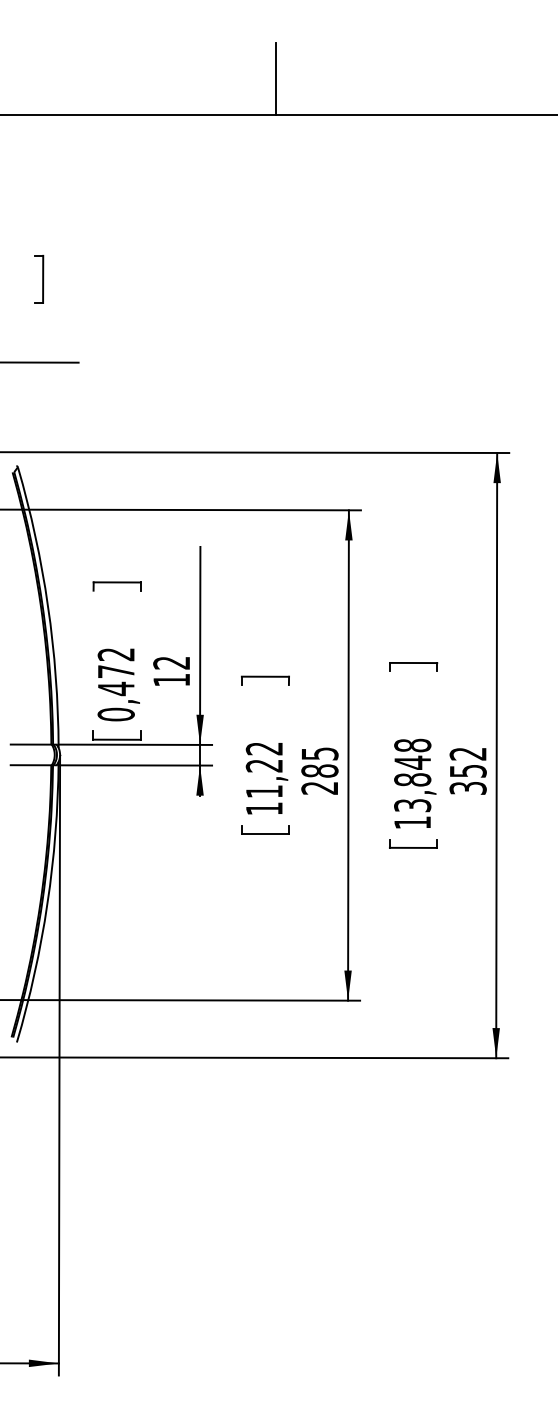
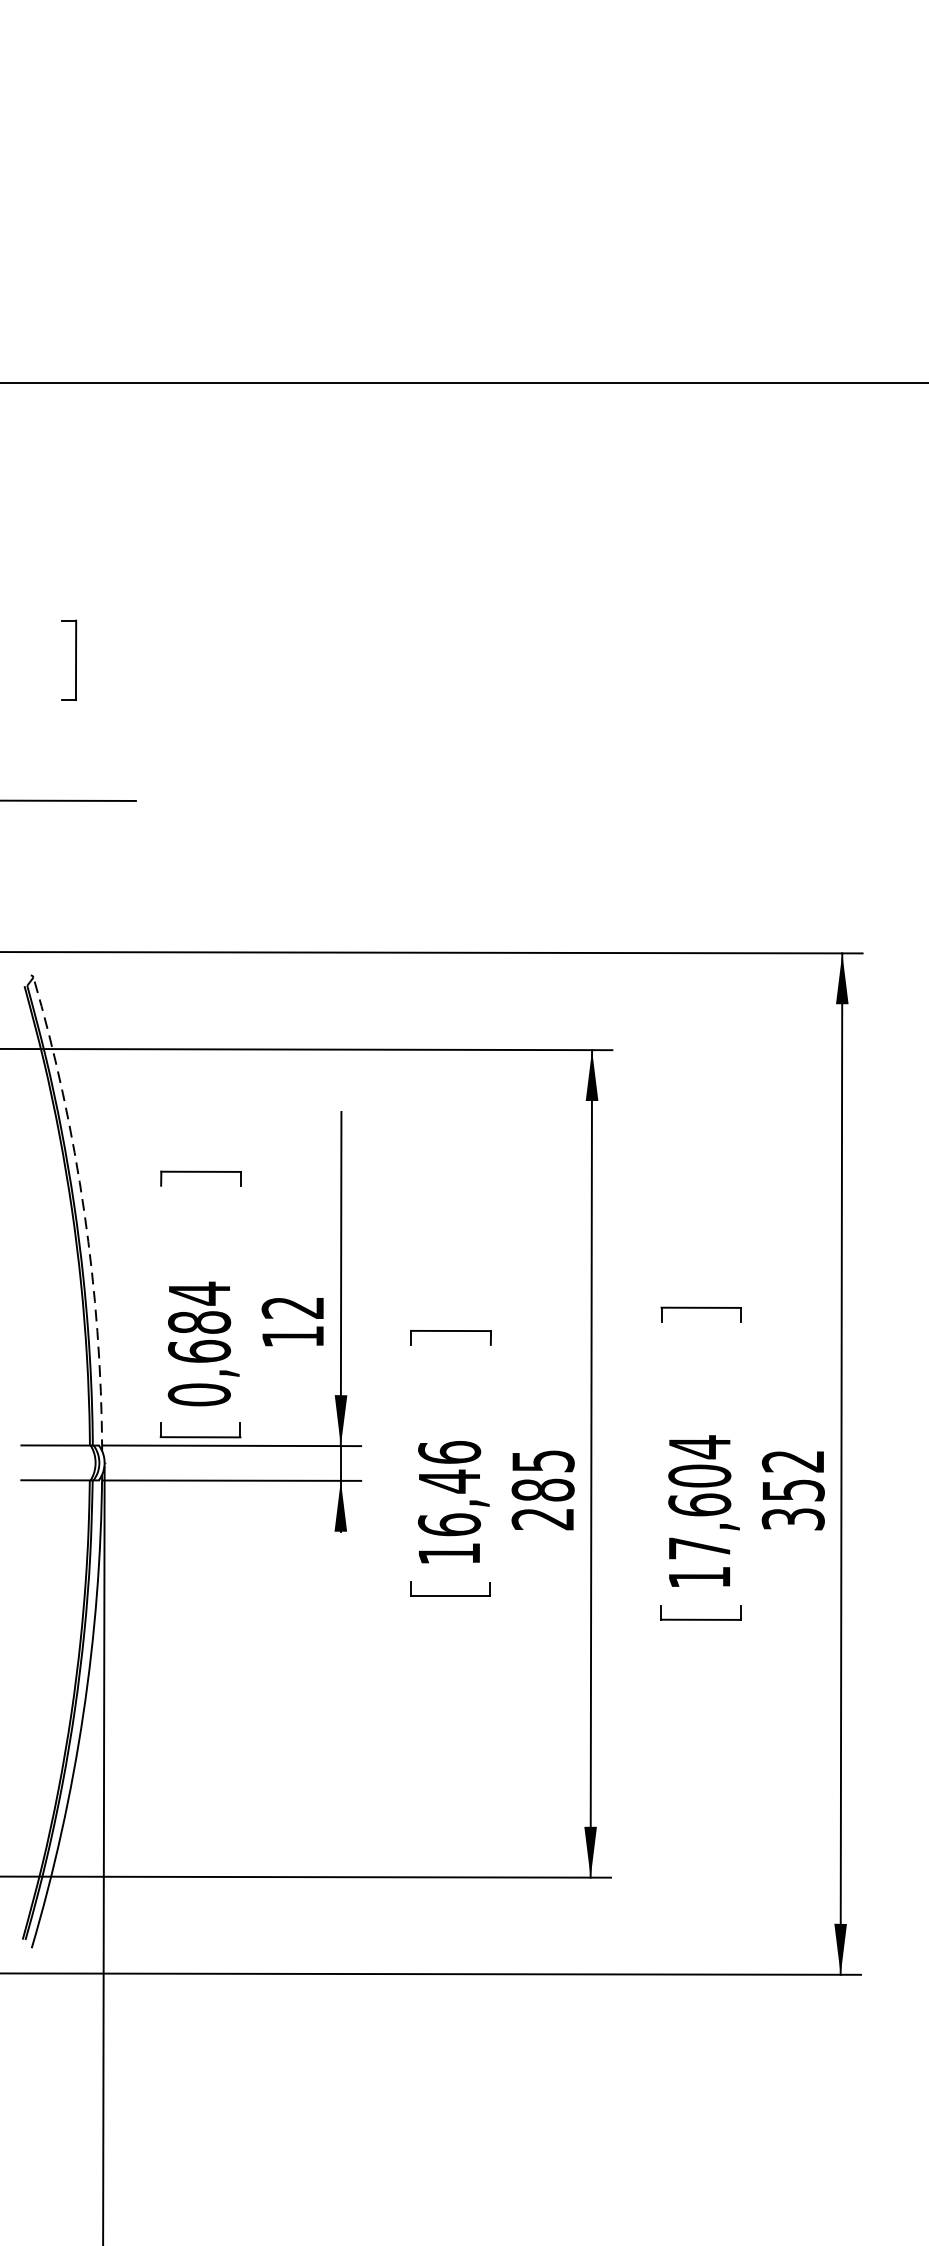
line: (276, 78) -> (469, 321), removed
arc: (48, 606) -> (85, 1212), solid -> dashed
text: (115, 671) -> (198, 1322), 0,472 -> 0,684
text: (264, 769) -> (449, 1487), 11,22 -> 16,46
text: (412, 775) -> (699, 1497), 13,848 -> 17,604

